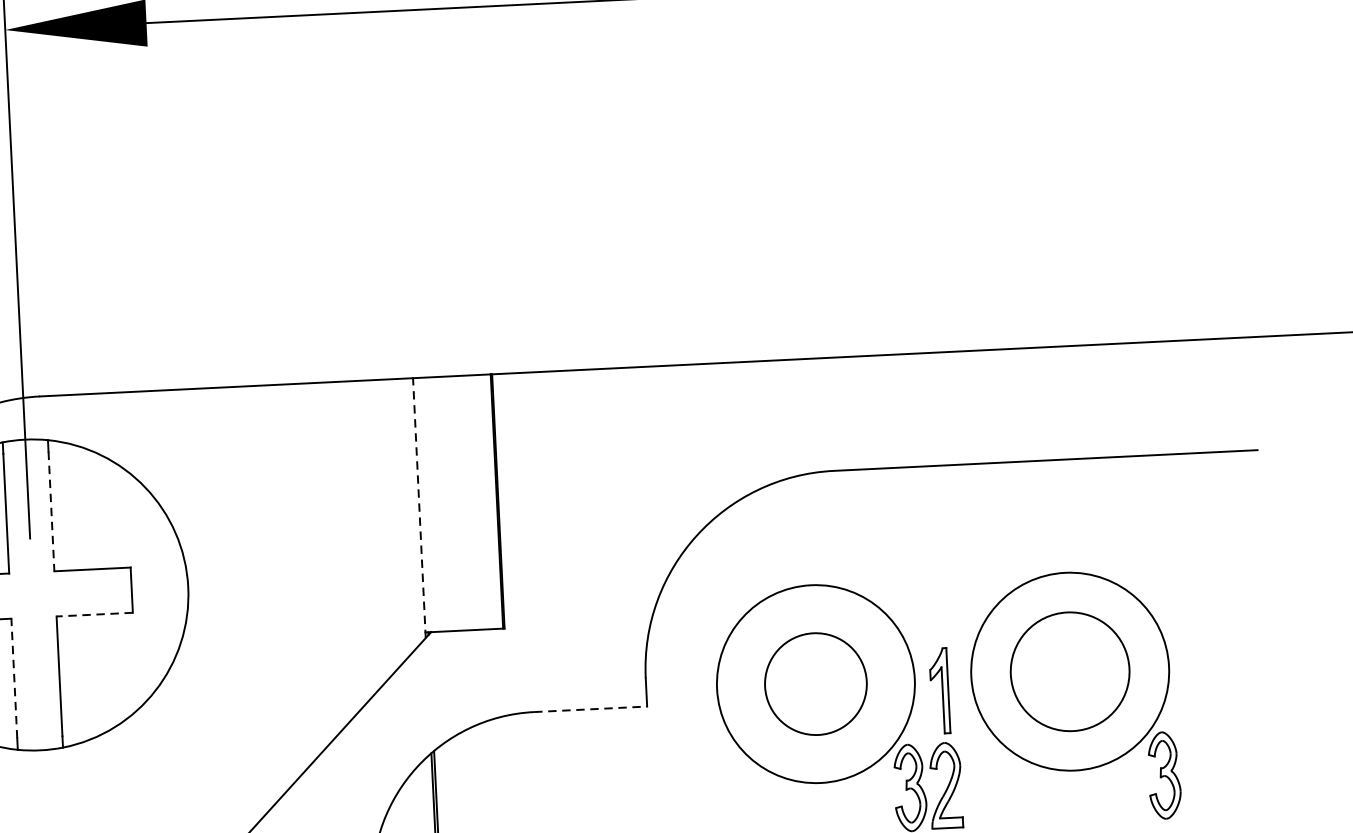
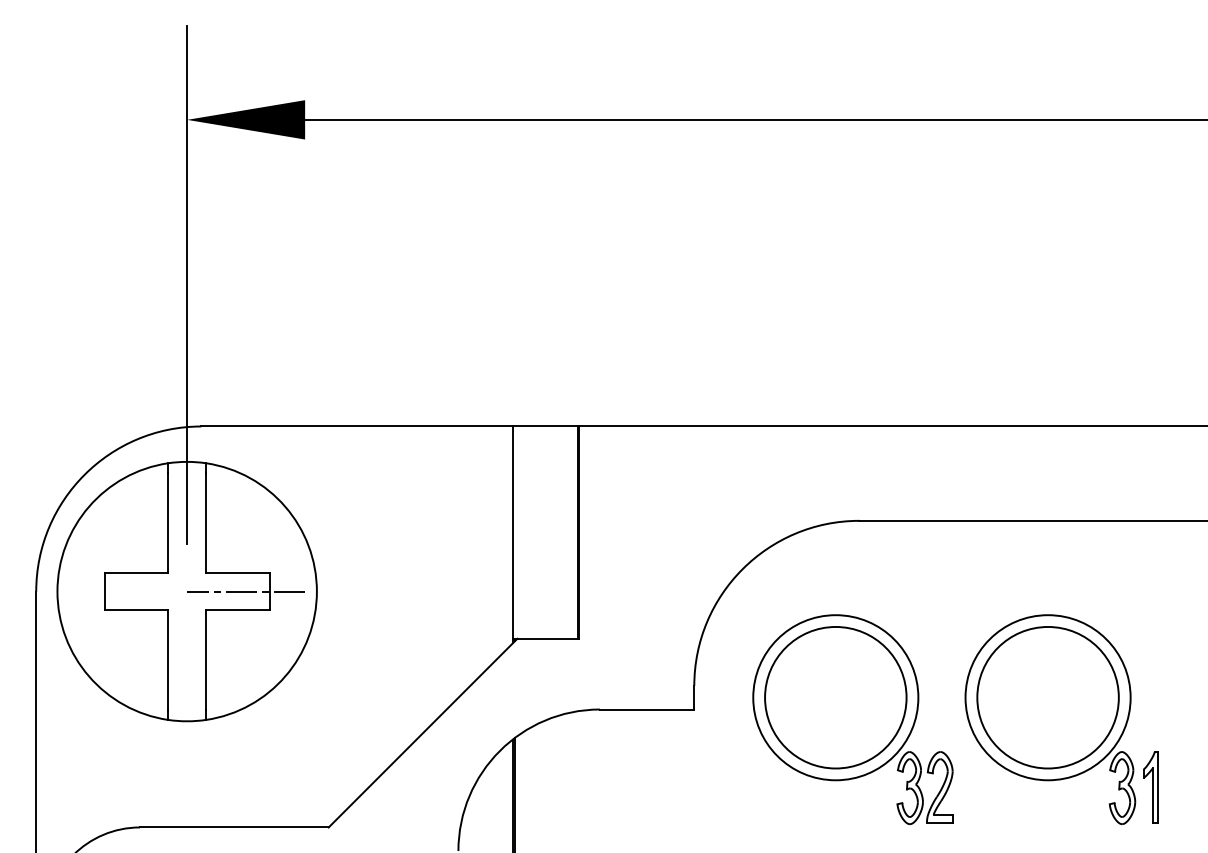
line: (419, 507) -> (512, 534), dashed -> solid
line: (51, 511) -> (206, 522), dashed -> solid
line: (103, 591) -> (246, 591), added
line: (94, 614) -> (237, 610), dashed -> solid
circle: (1069, 671) -> (1047, 697), size x1.43
line: (14, 678) -> (168, 660), dashed -> solid
circle: (815, 683) -> (835, 697), size x1.67
part: (939, 691) -> (1150, 787), moved
line: (591, 709) -> (647, 709), dashed -> solid

